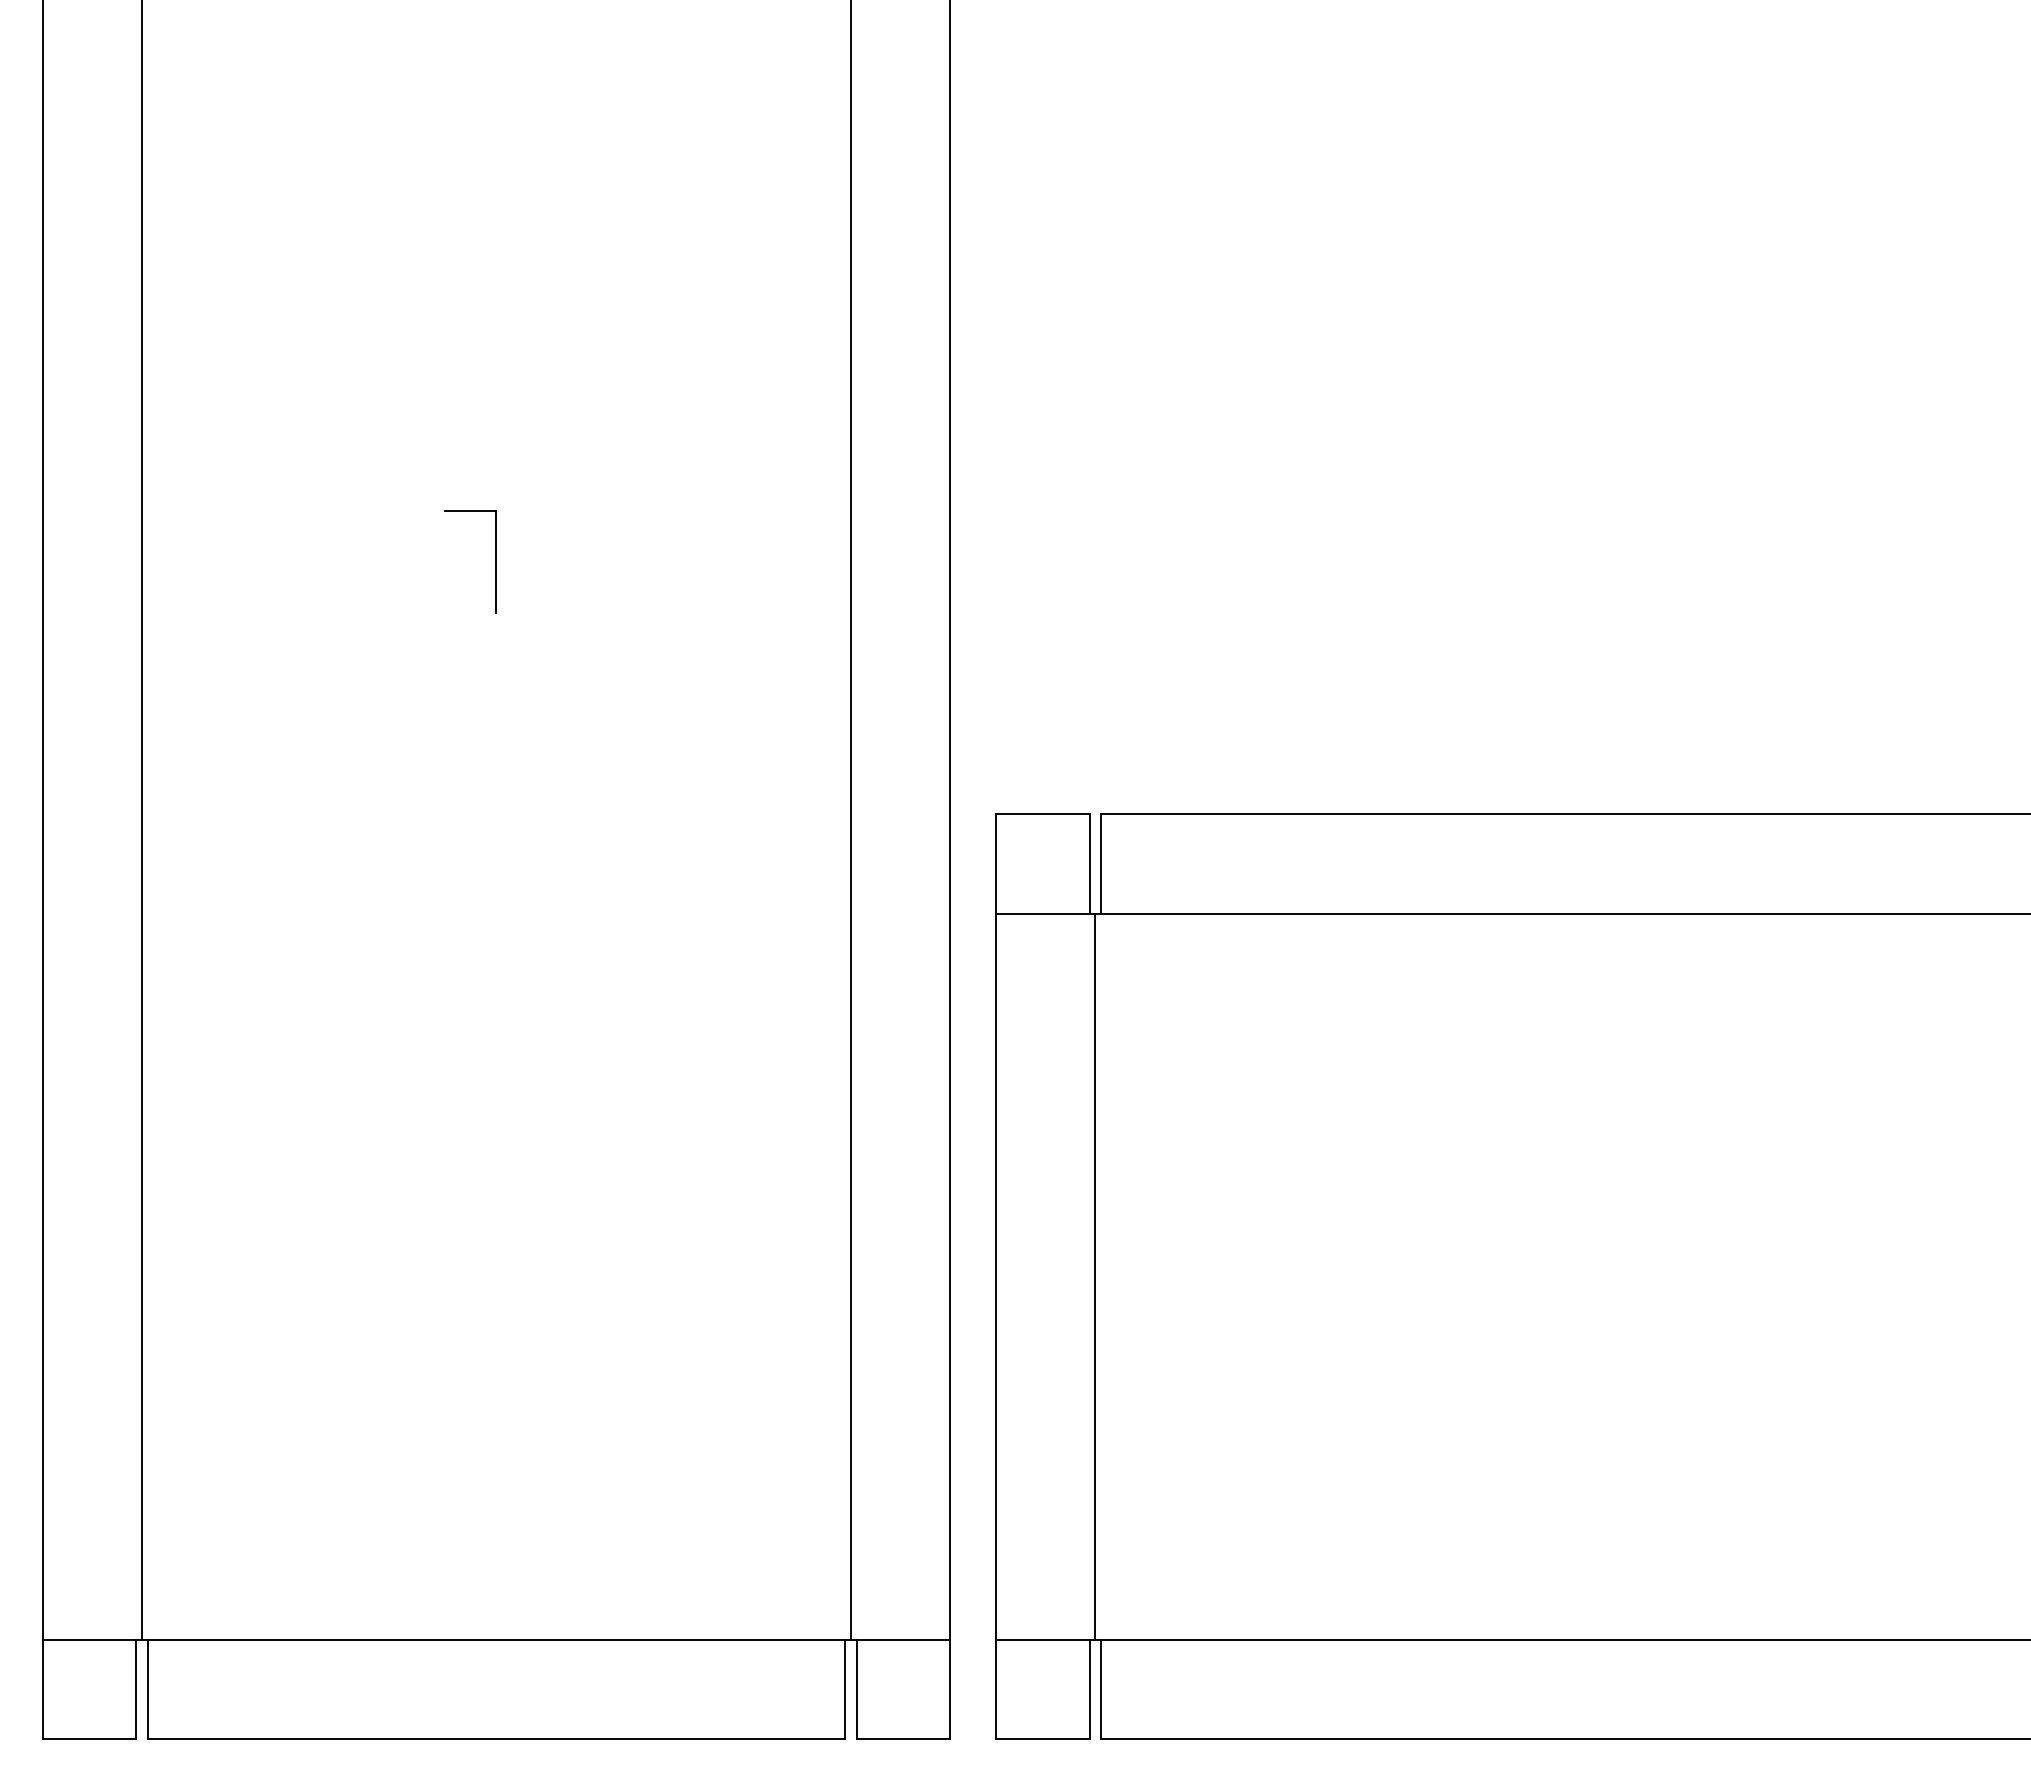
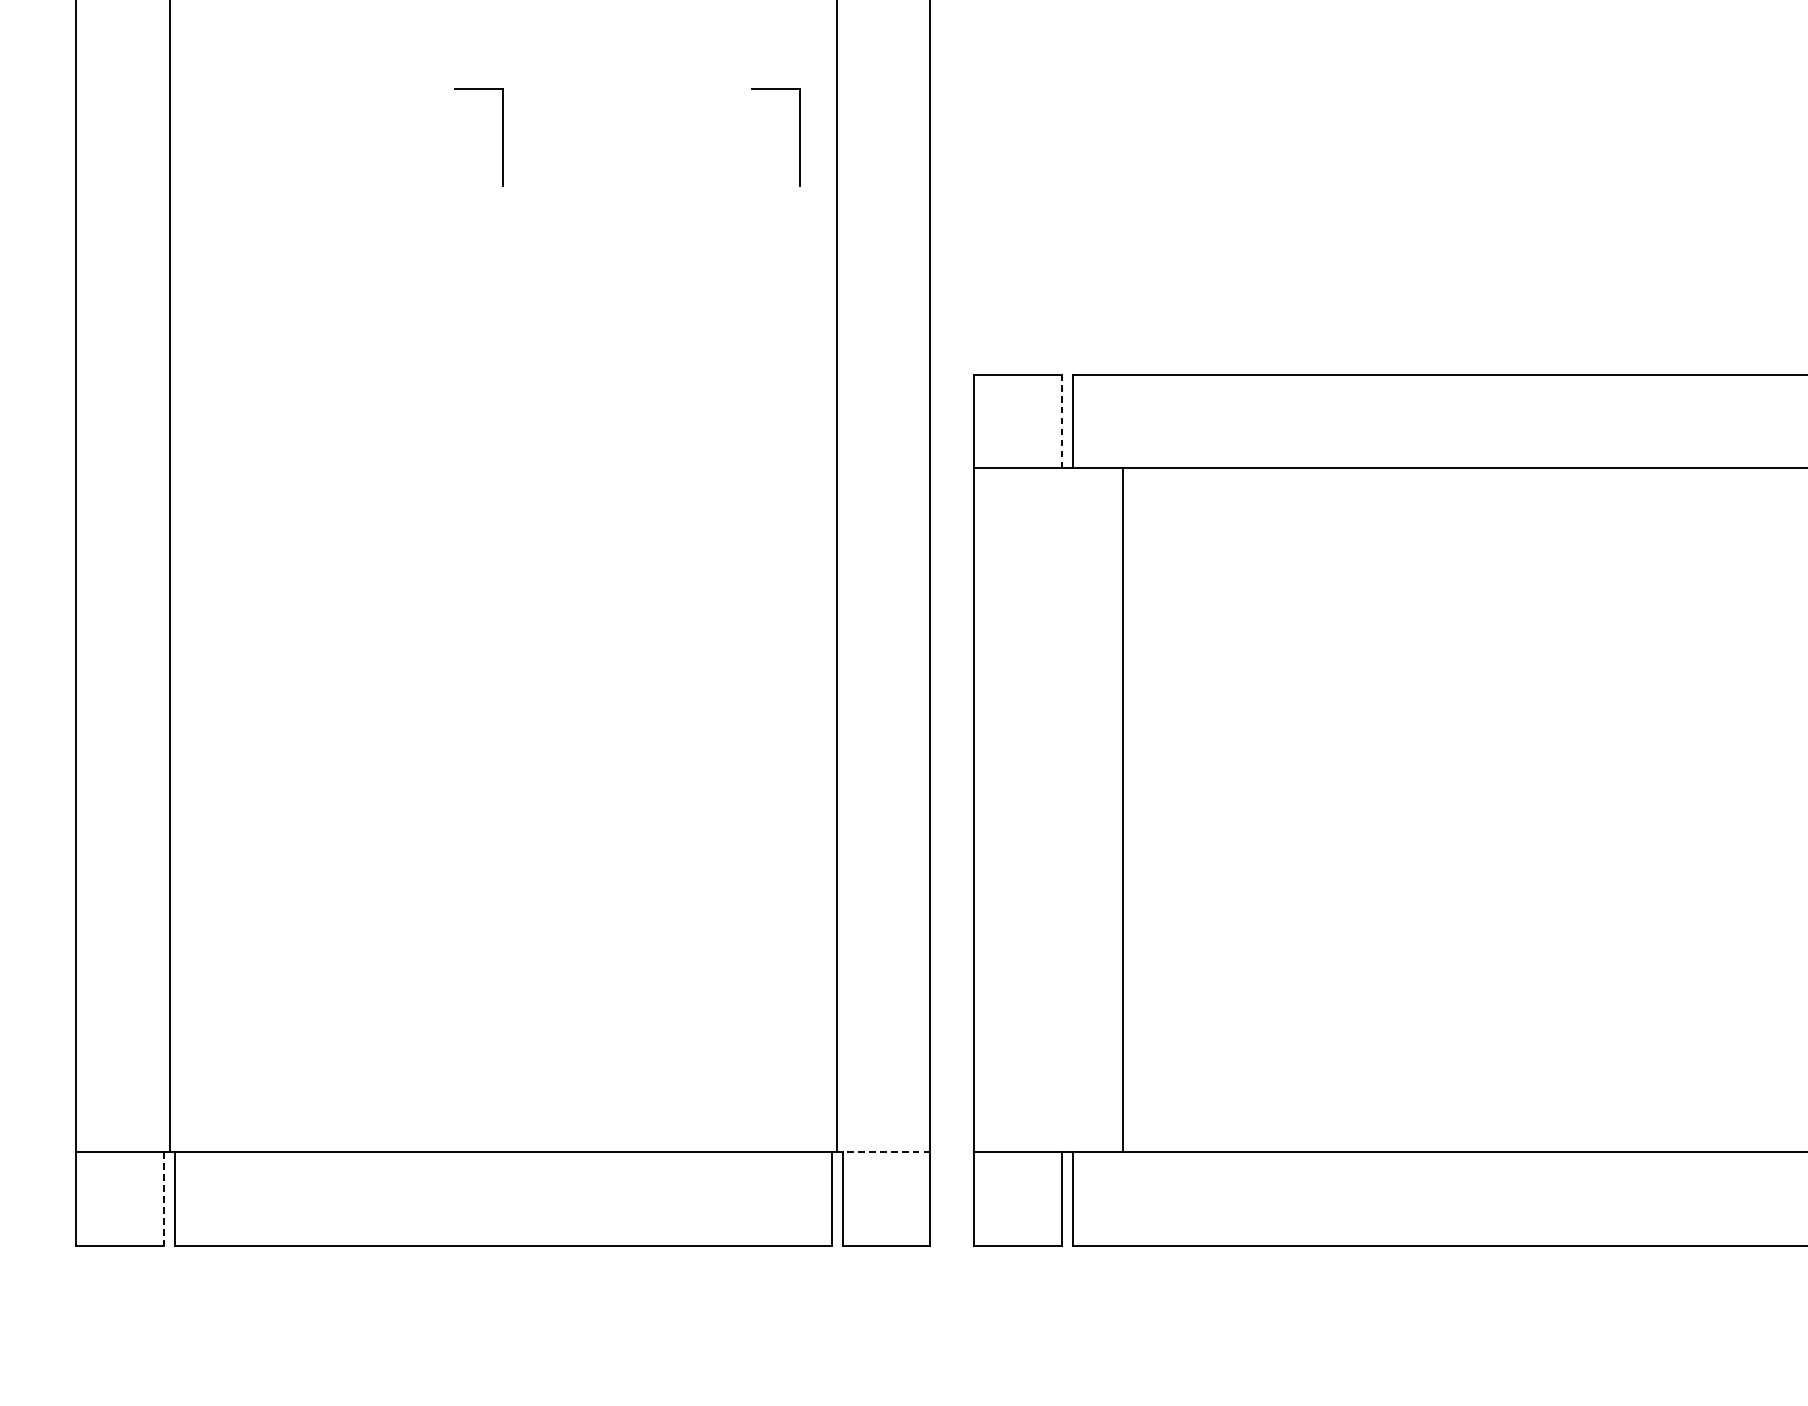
part: (810, 561) -> (798, 136), added
line: (1089, 864) -> (1061, 422), solid -> dashed
line: (1095, 1276) -> (1122, 809), moved
line: (903, 1640) -> (886, 1152), solid -> dashed
line: (136, 1689) -> (164, 1198), solid -> dashed

